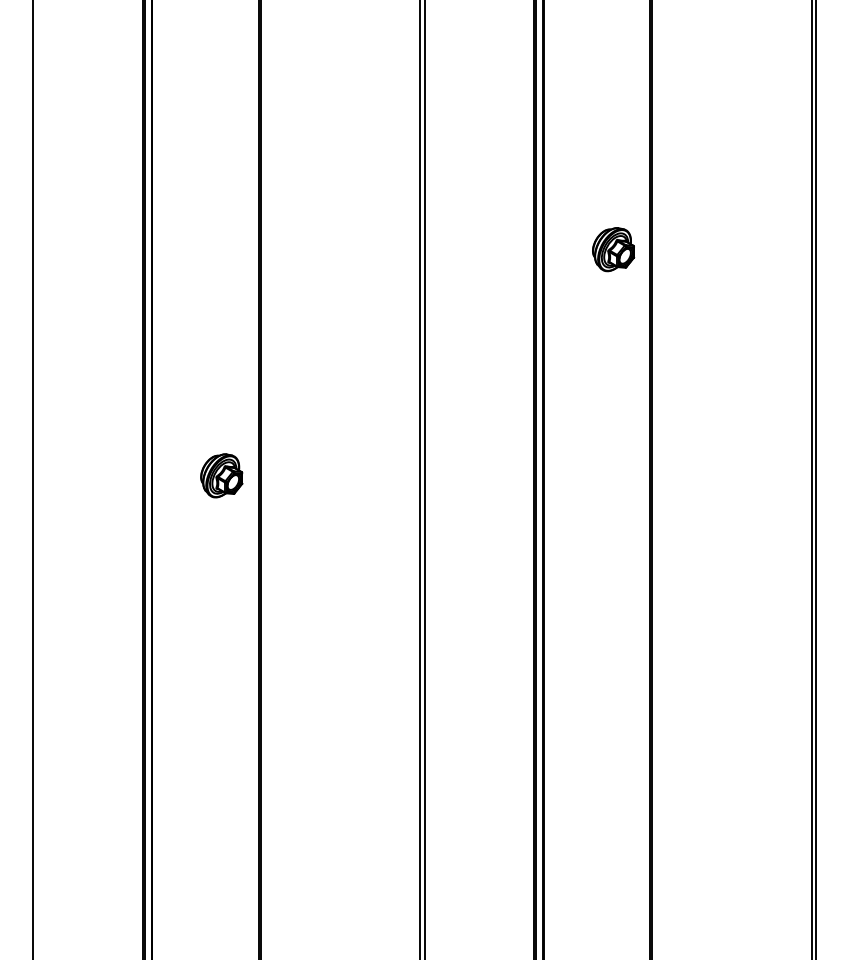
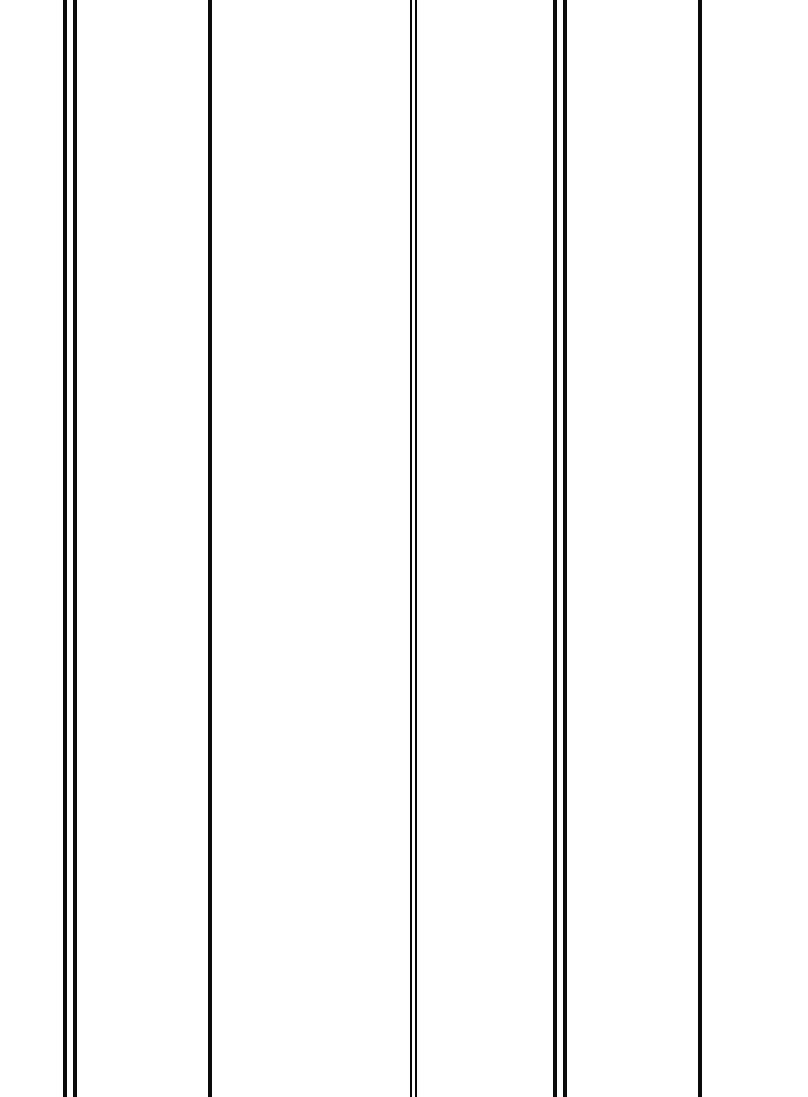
part: (613, 249) -> (653, 293), removed
part: (221, 475) -> (162, 576), removed

